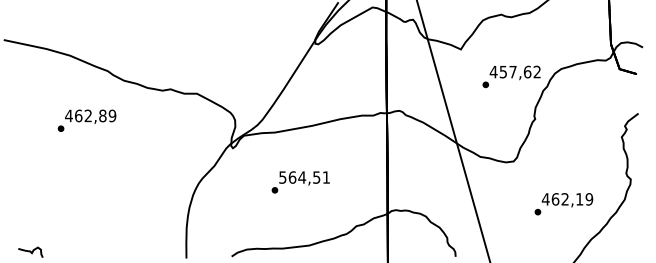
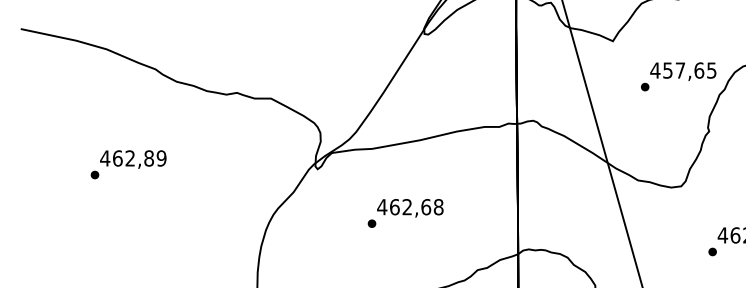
text: (536, 71) -> (710, 69), 457,62 -> 457,65
text: (86, 120) -> (127, 164), moved
text: (304, 177) -> (410, 207), 564,51 -> 462,68

